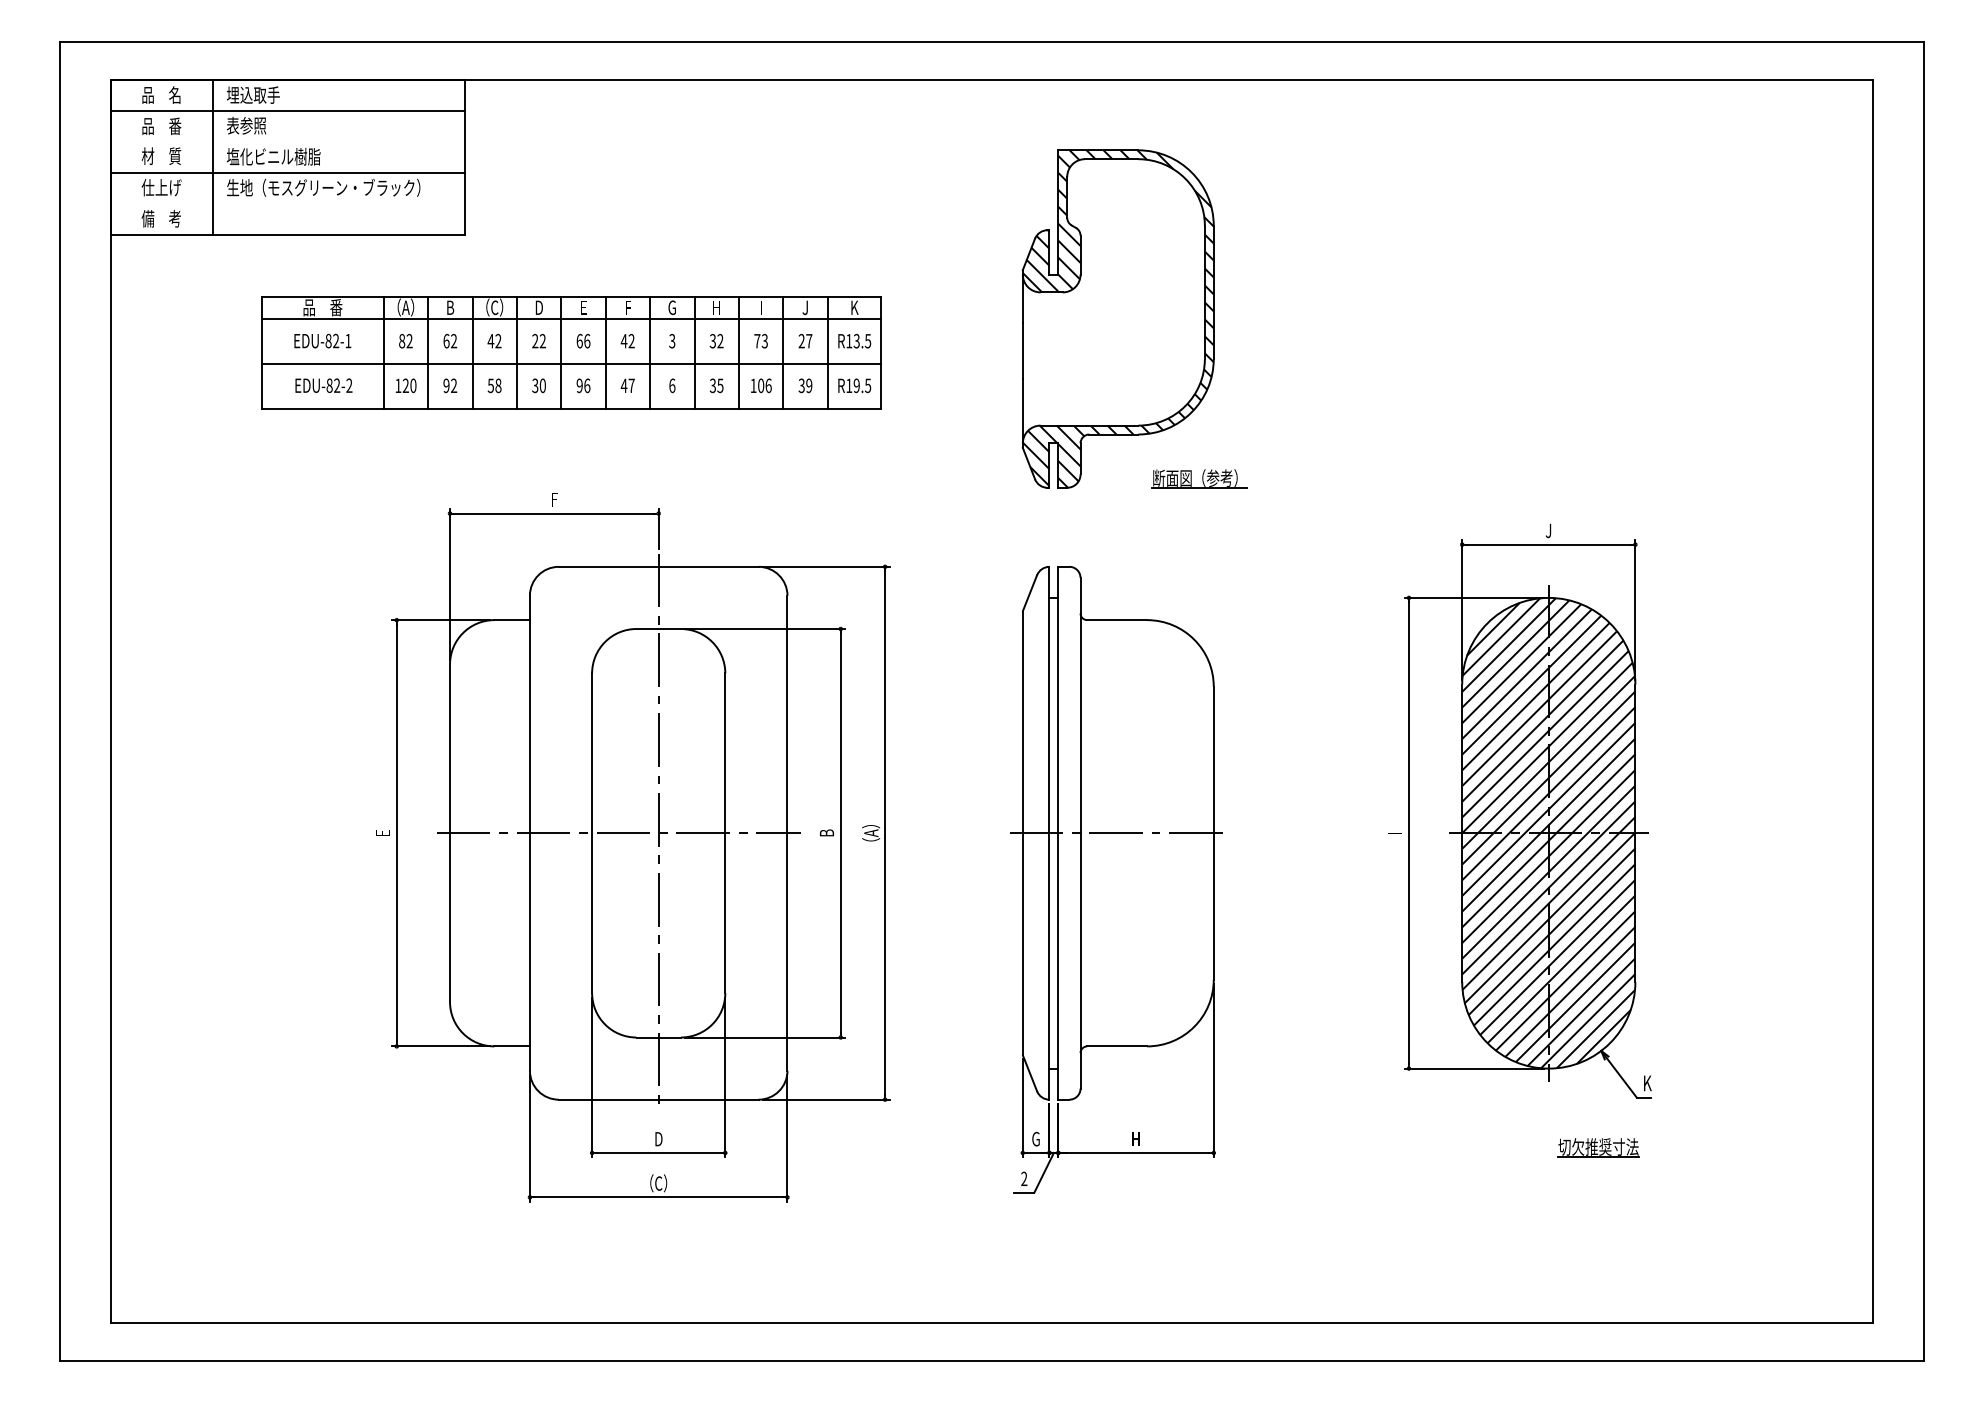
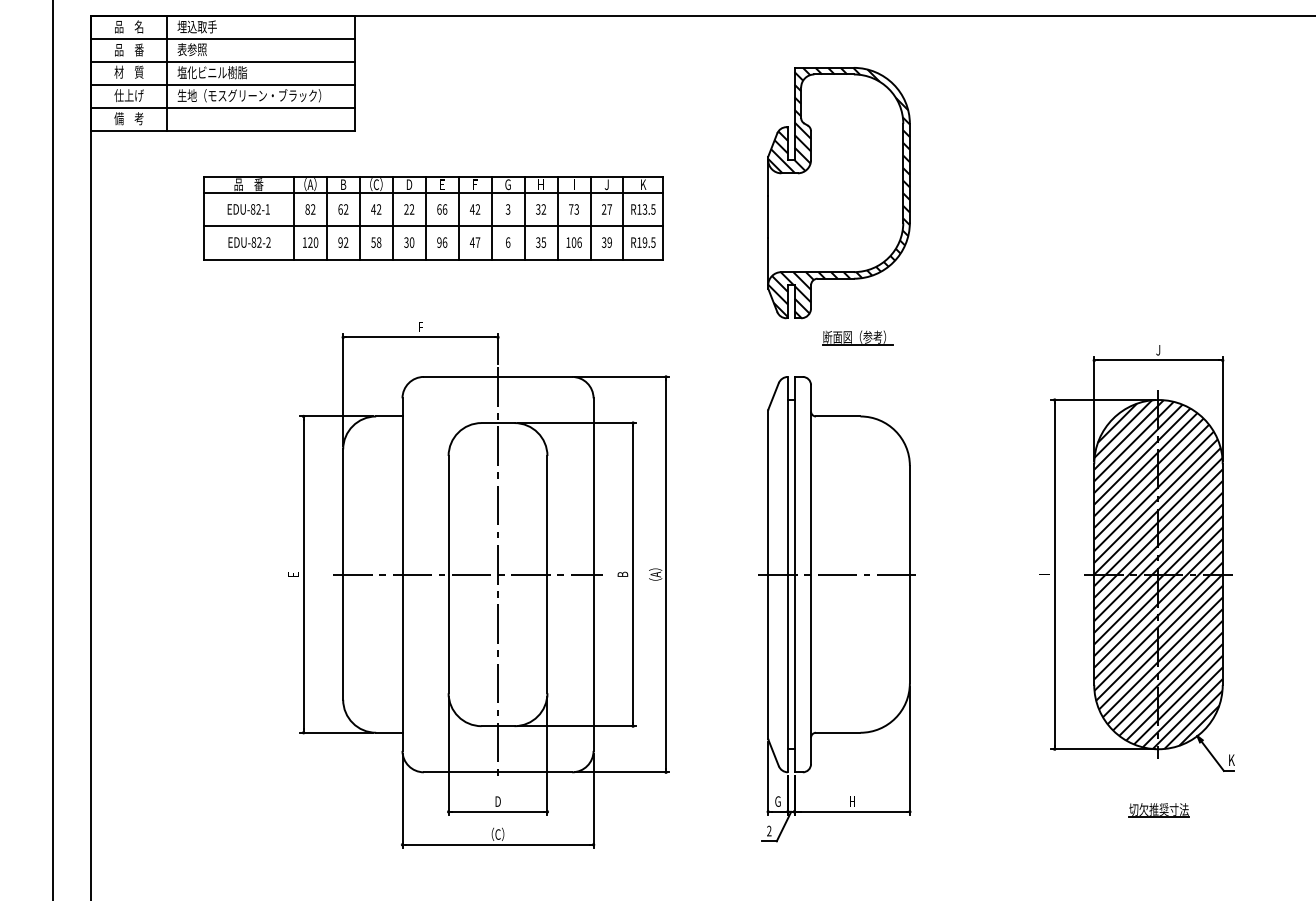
line: (287, 142) -> (222, 62), added
line: (287, 204) -> (222, 108), added
part: (1199, 478) -> (857, 337), moved
part: (1598, 1147) -> (1159, 810), moved

